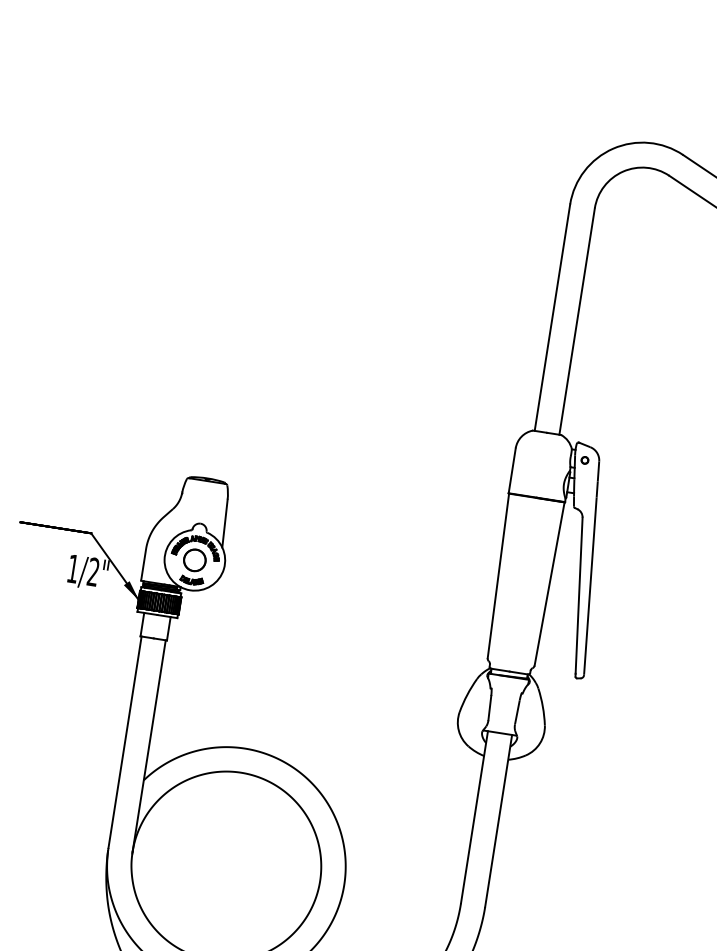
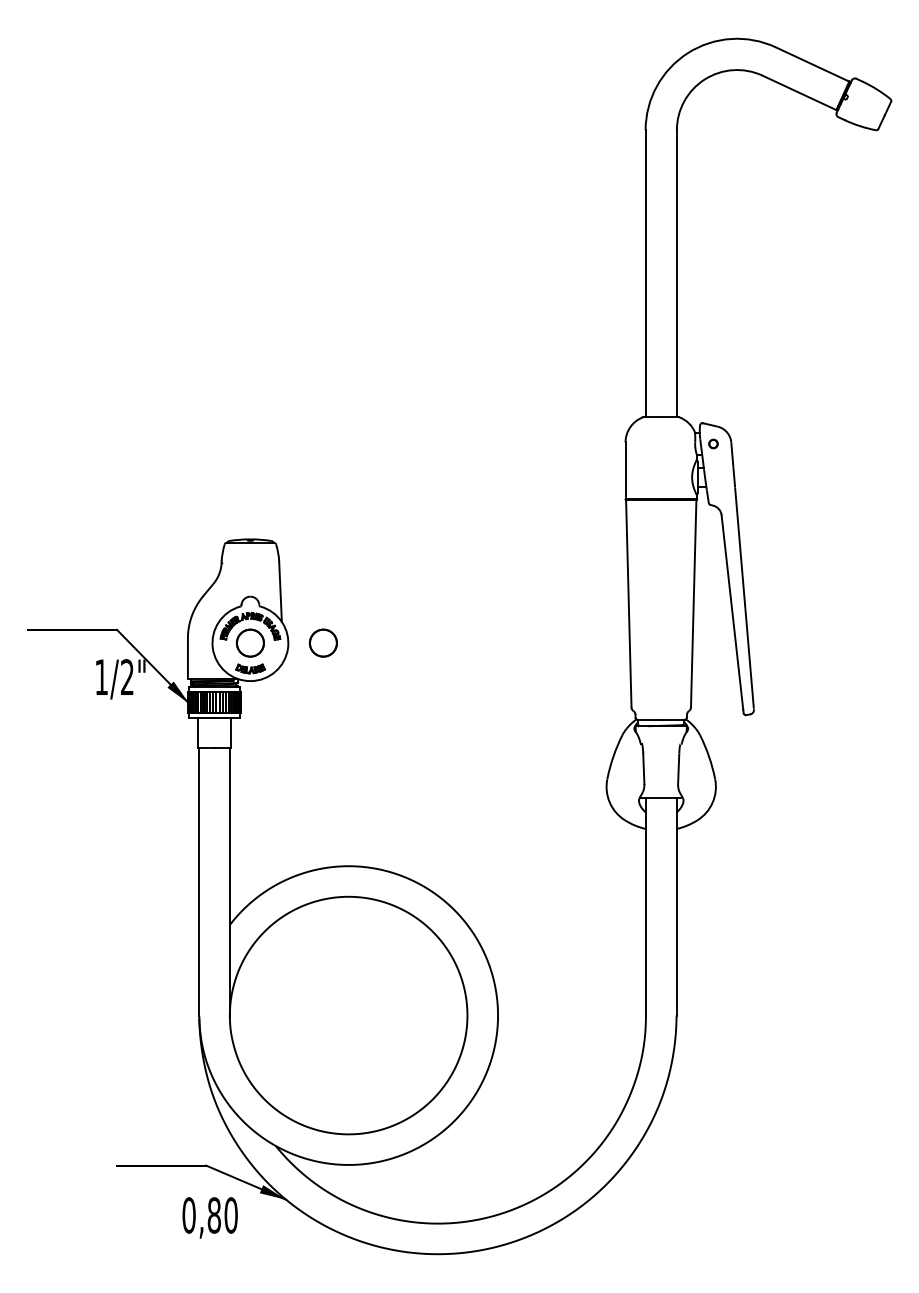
circle: (251, 568) -> (322, 642), added

